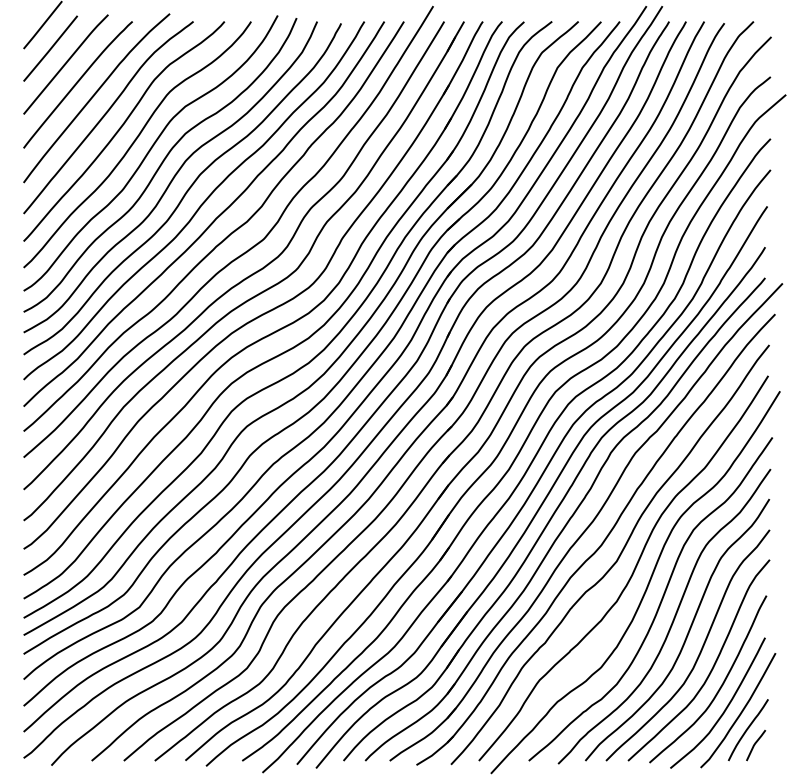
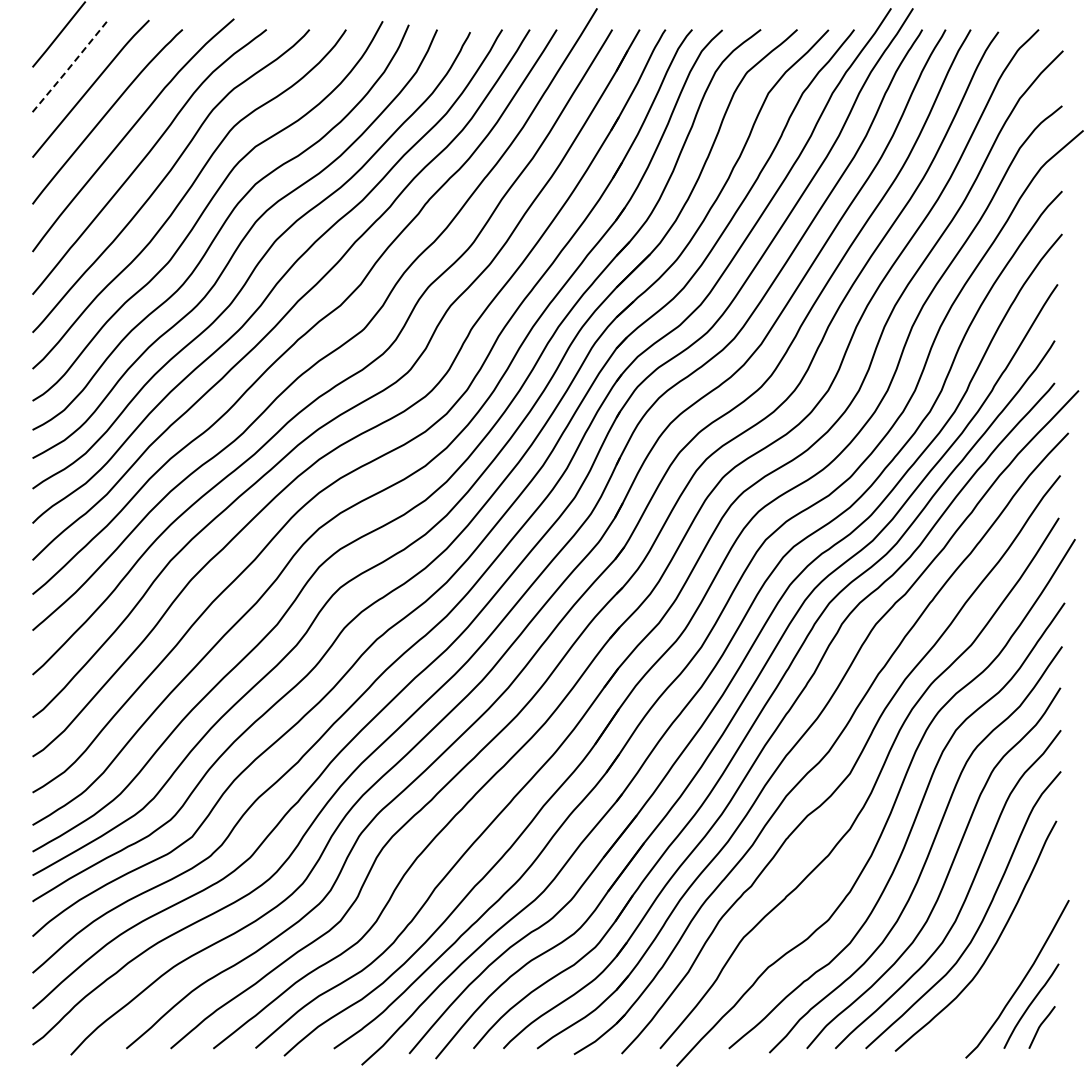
line: (50, 49) -> (69, 67), solid -> dashed
curve: (725, 707) -> (1000, 975), removed

